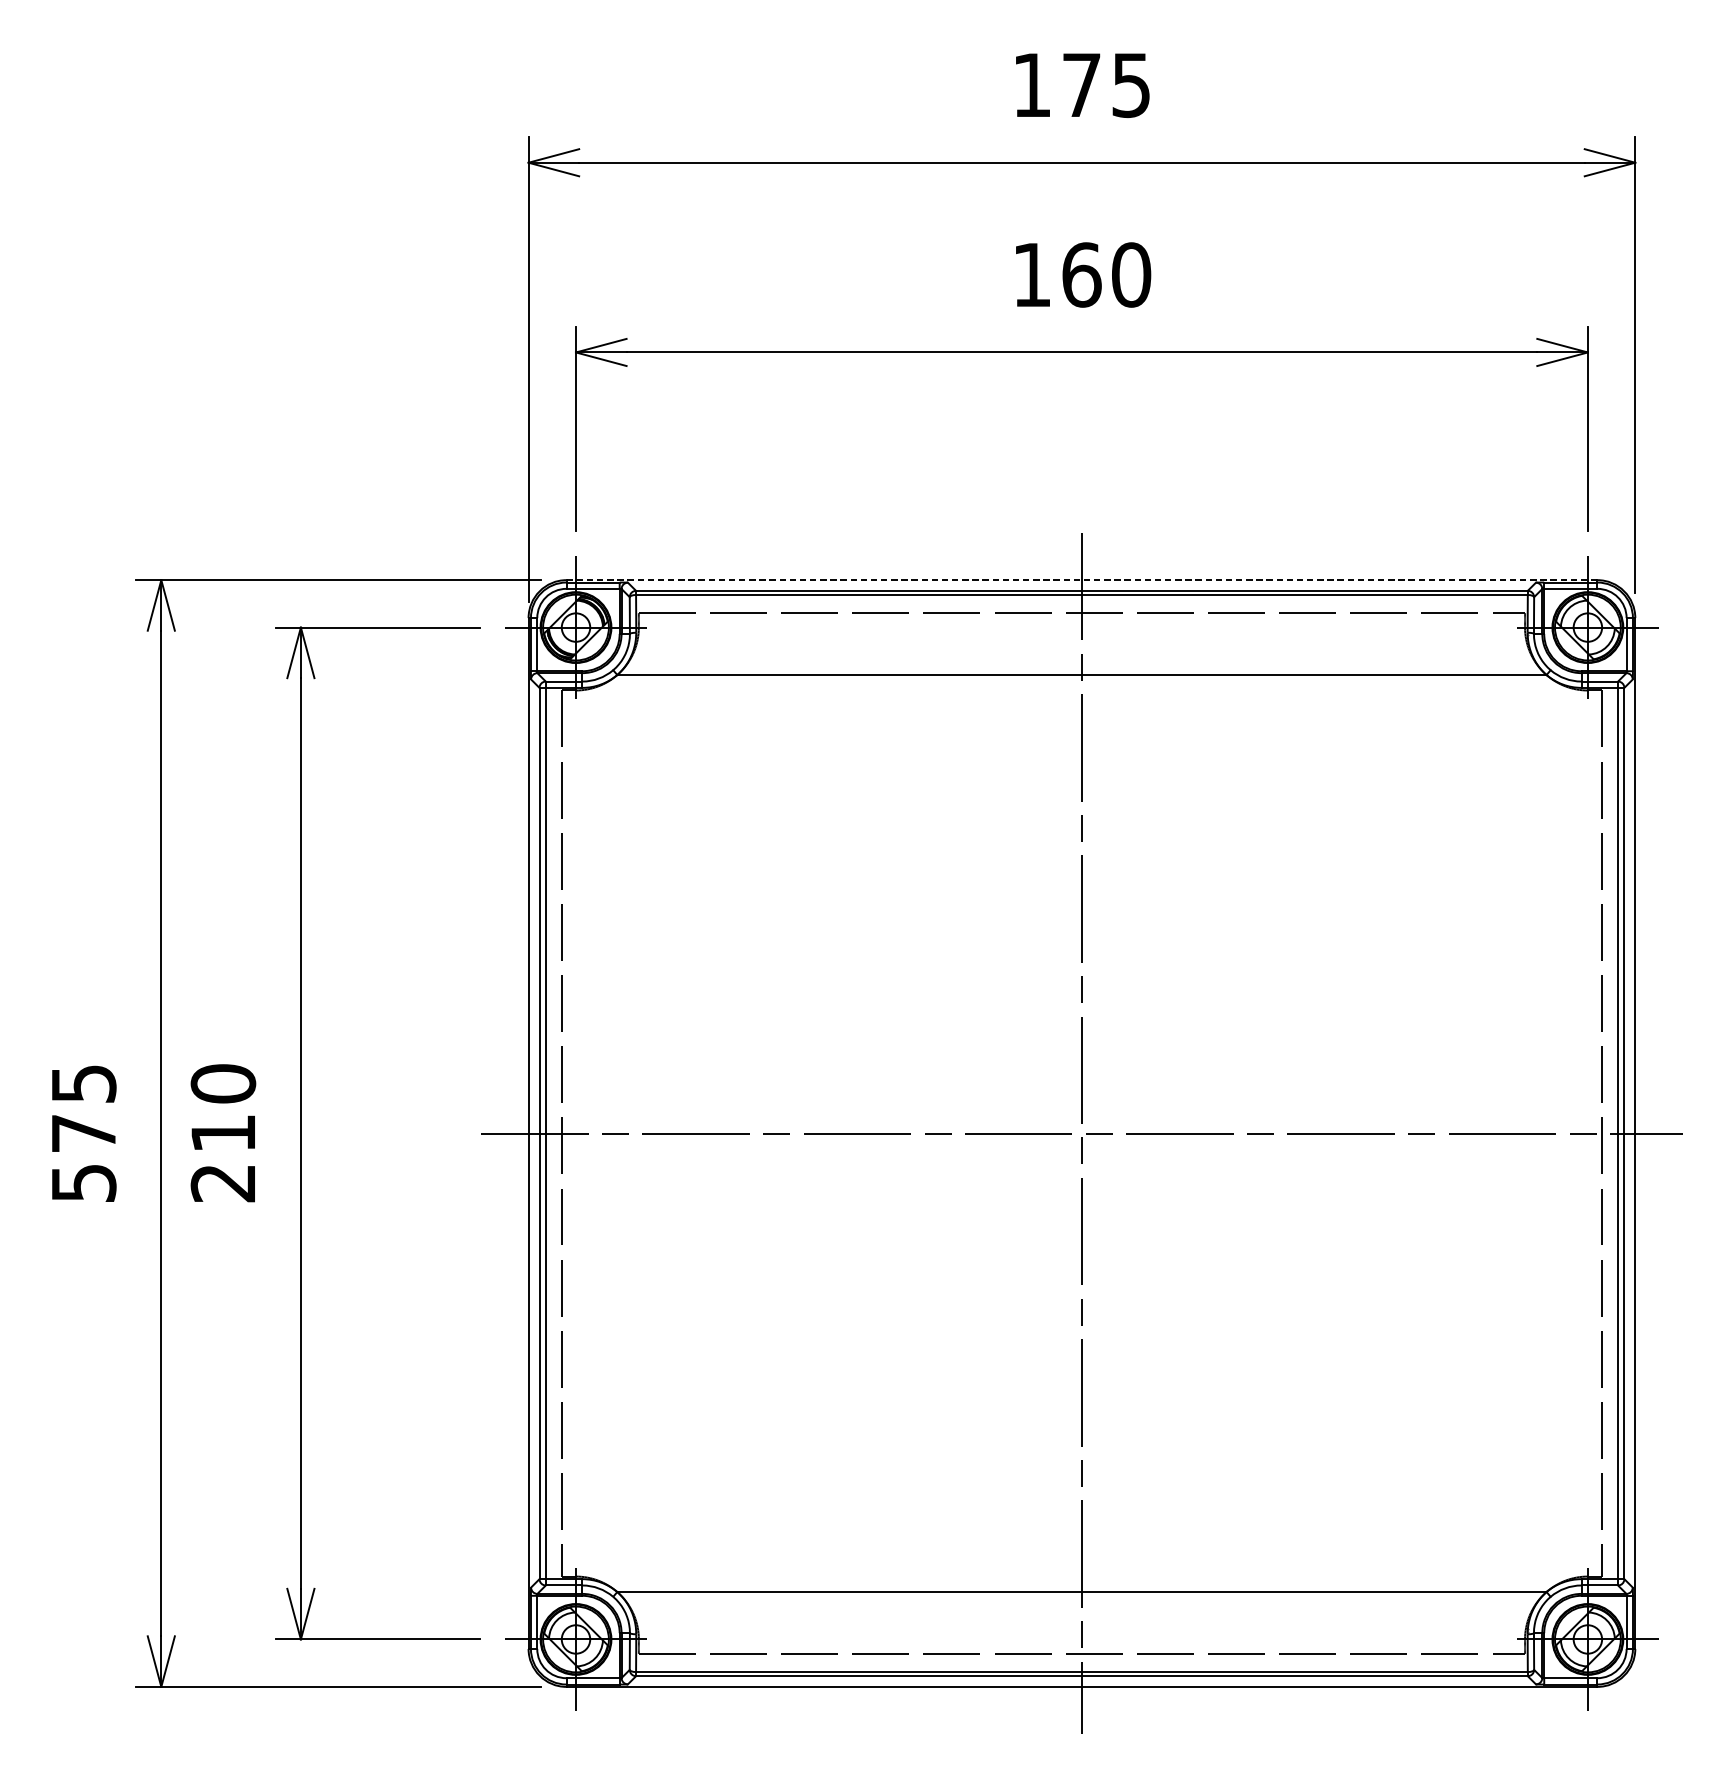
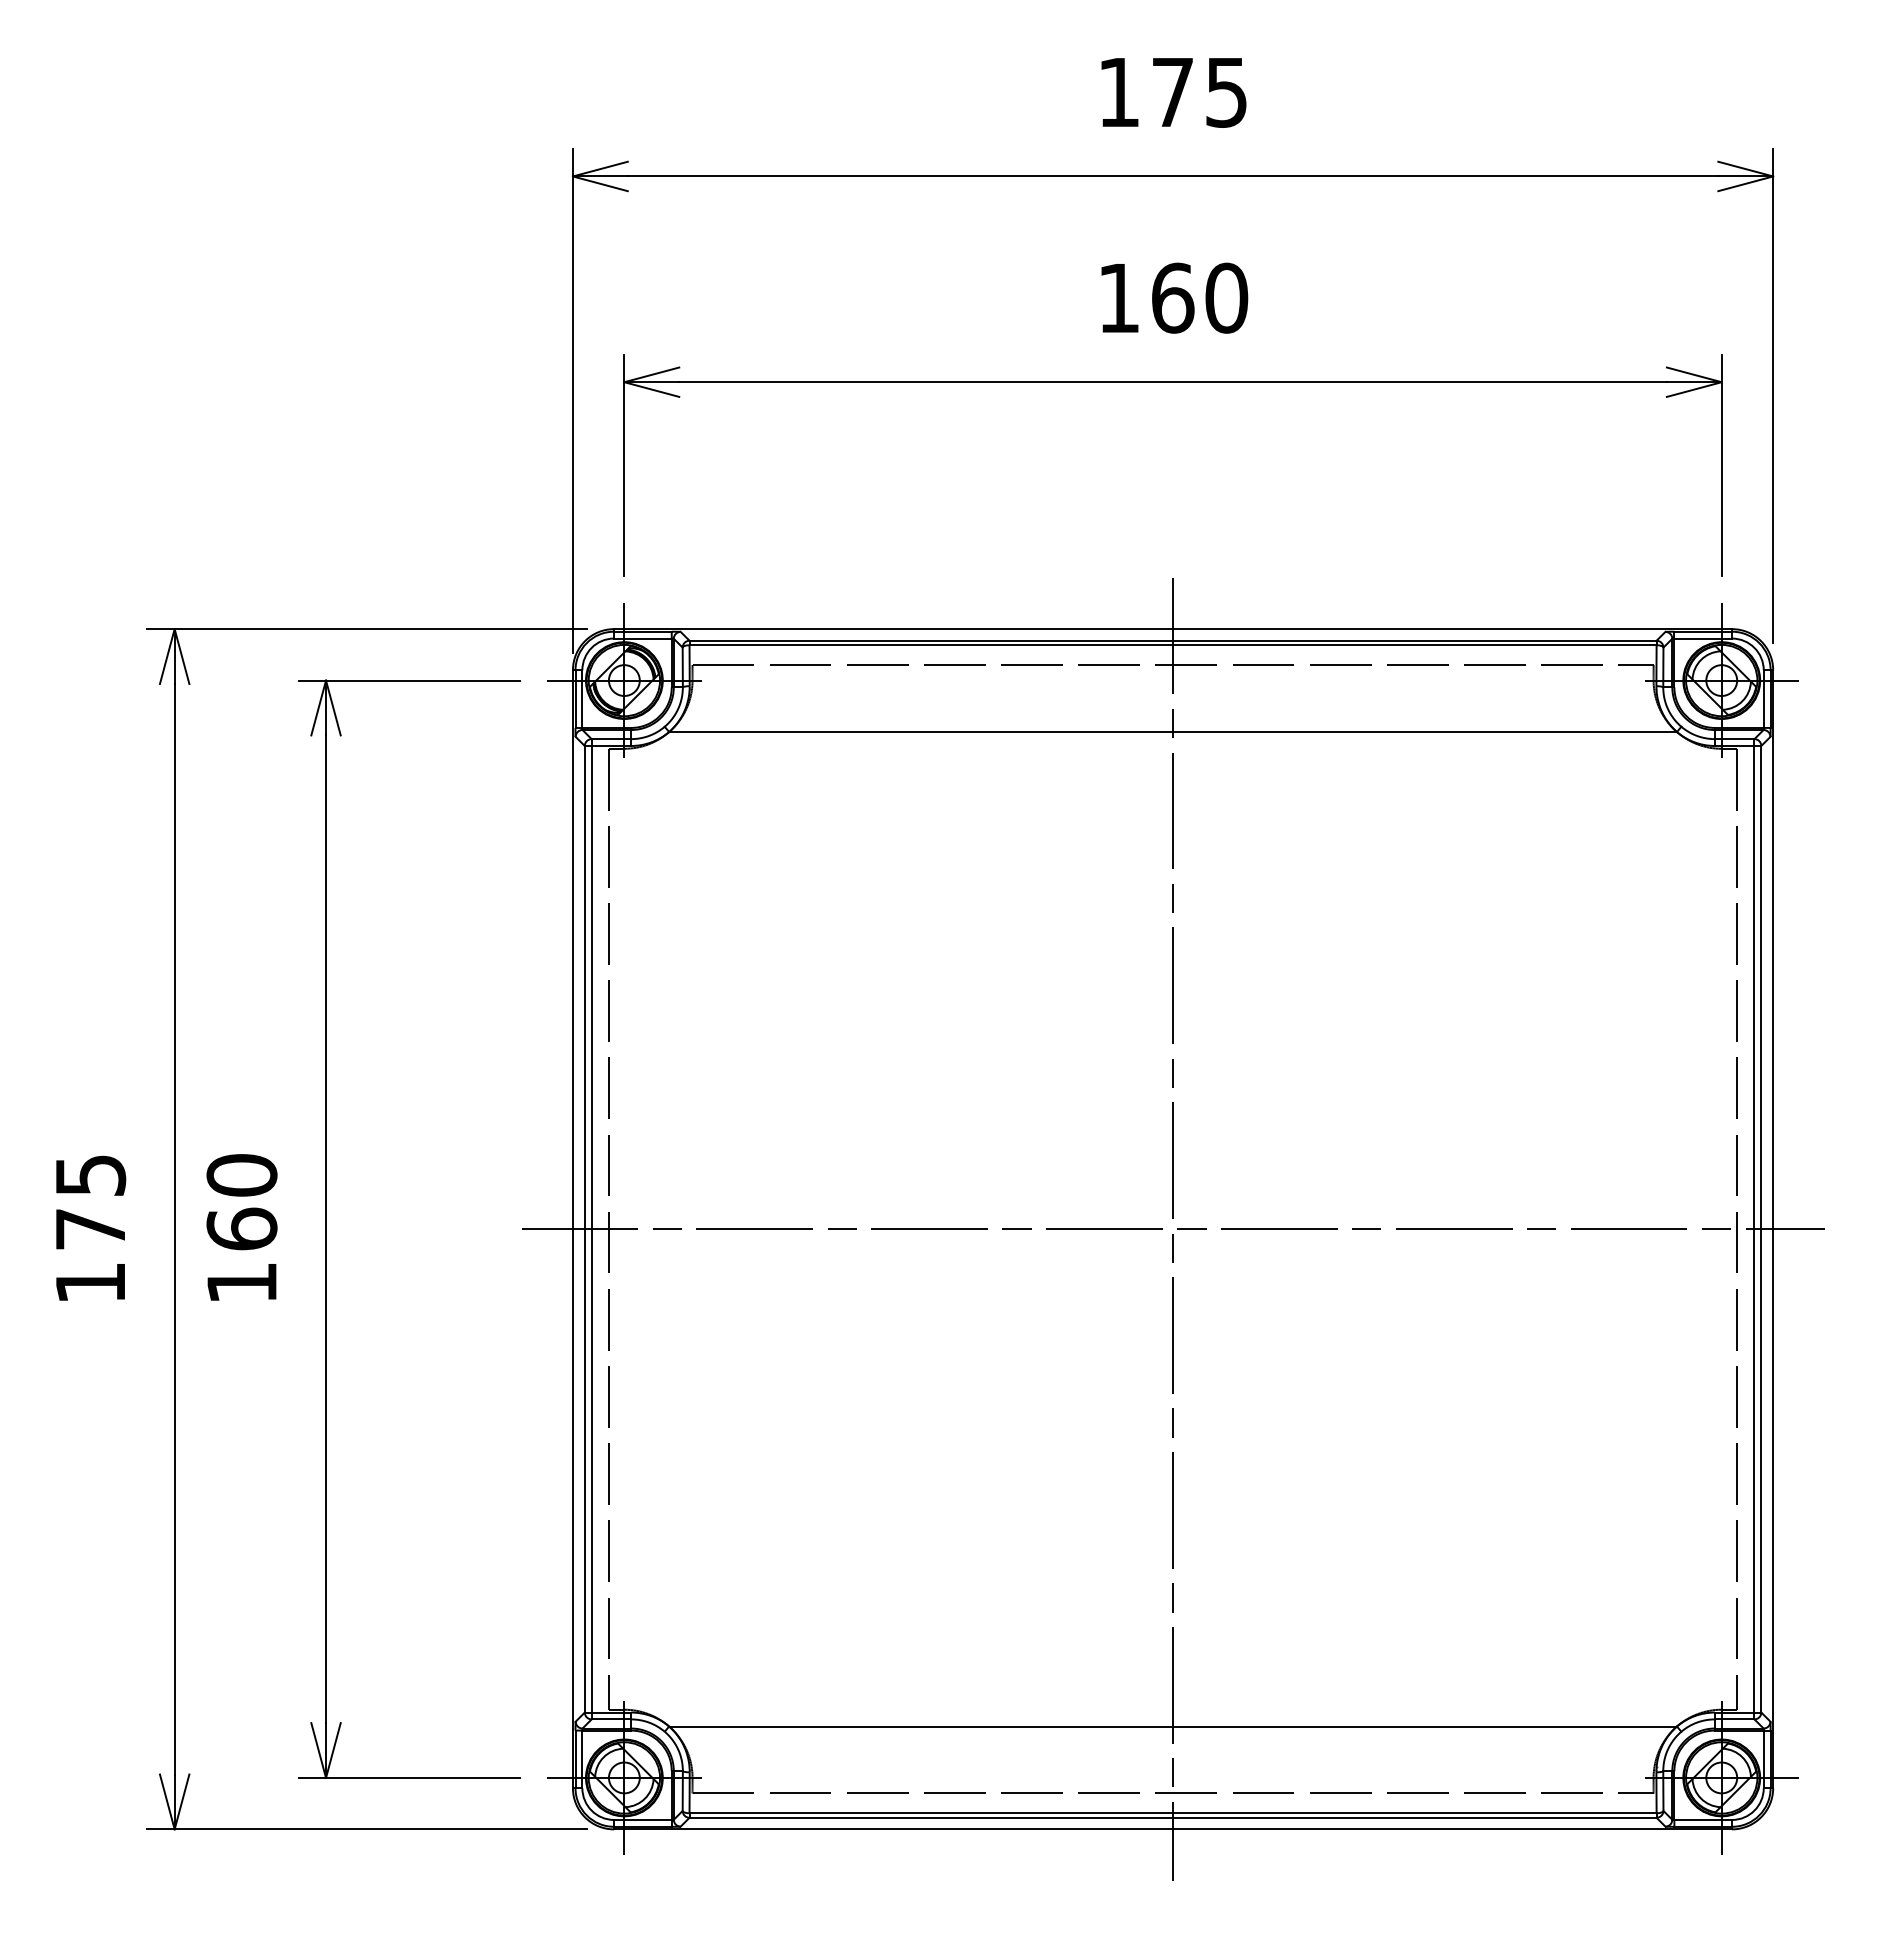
line: (1082, 580) -> (1173, 629), dashed -> solid
text: (222, 1157) -> (241, 1255), 210 -> 160
text: (84, 1183) -> (91, 1283), 575 -> 175

